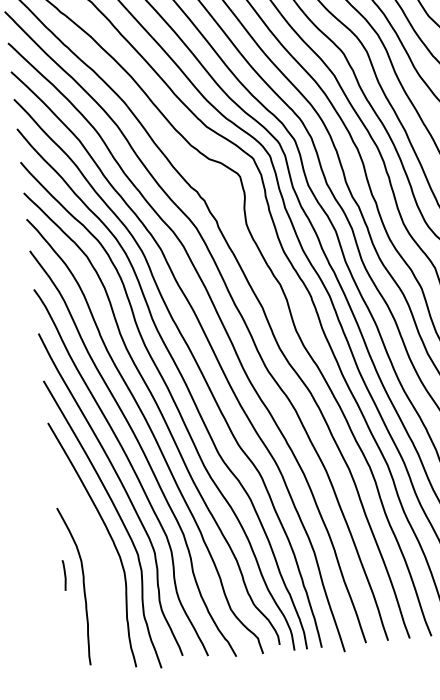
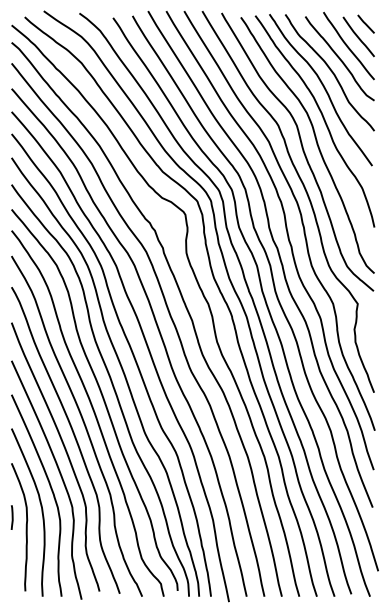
curve: (100, 565) -> (41, 512), added

